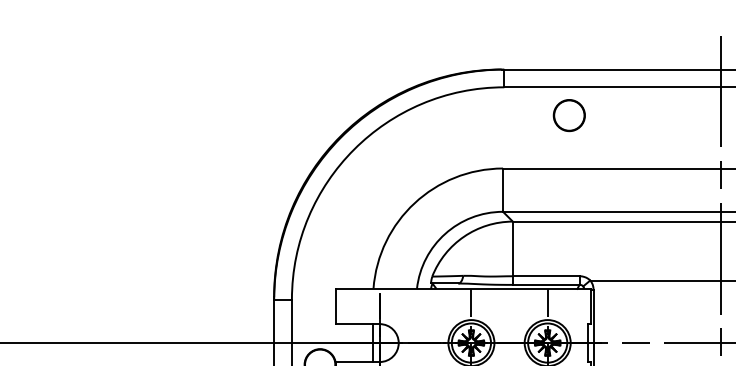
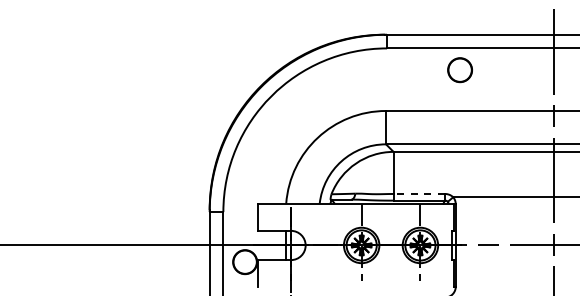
circle: (568, 115) -> (459, 70), moved
line: (546, 275) -> (419, 193), solid -> dashed

